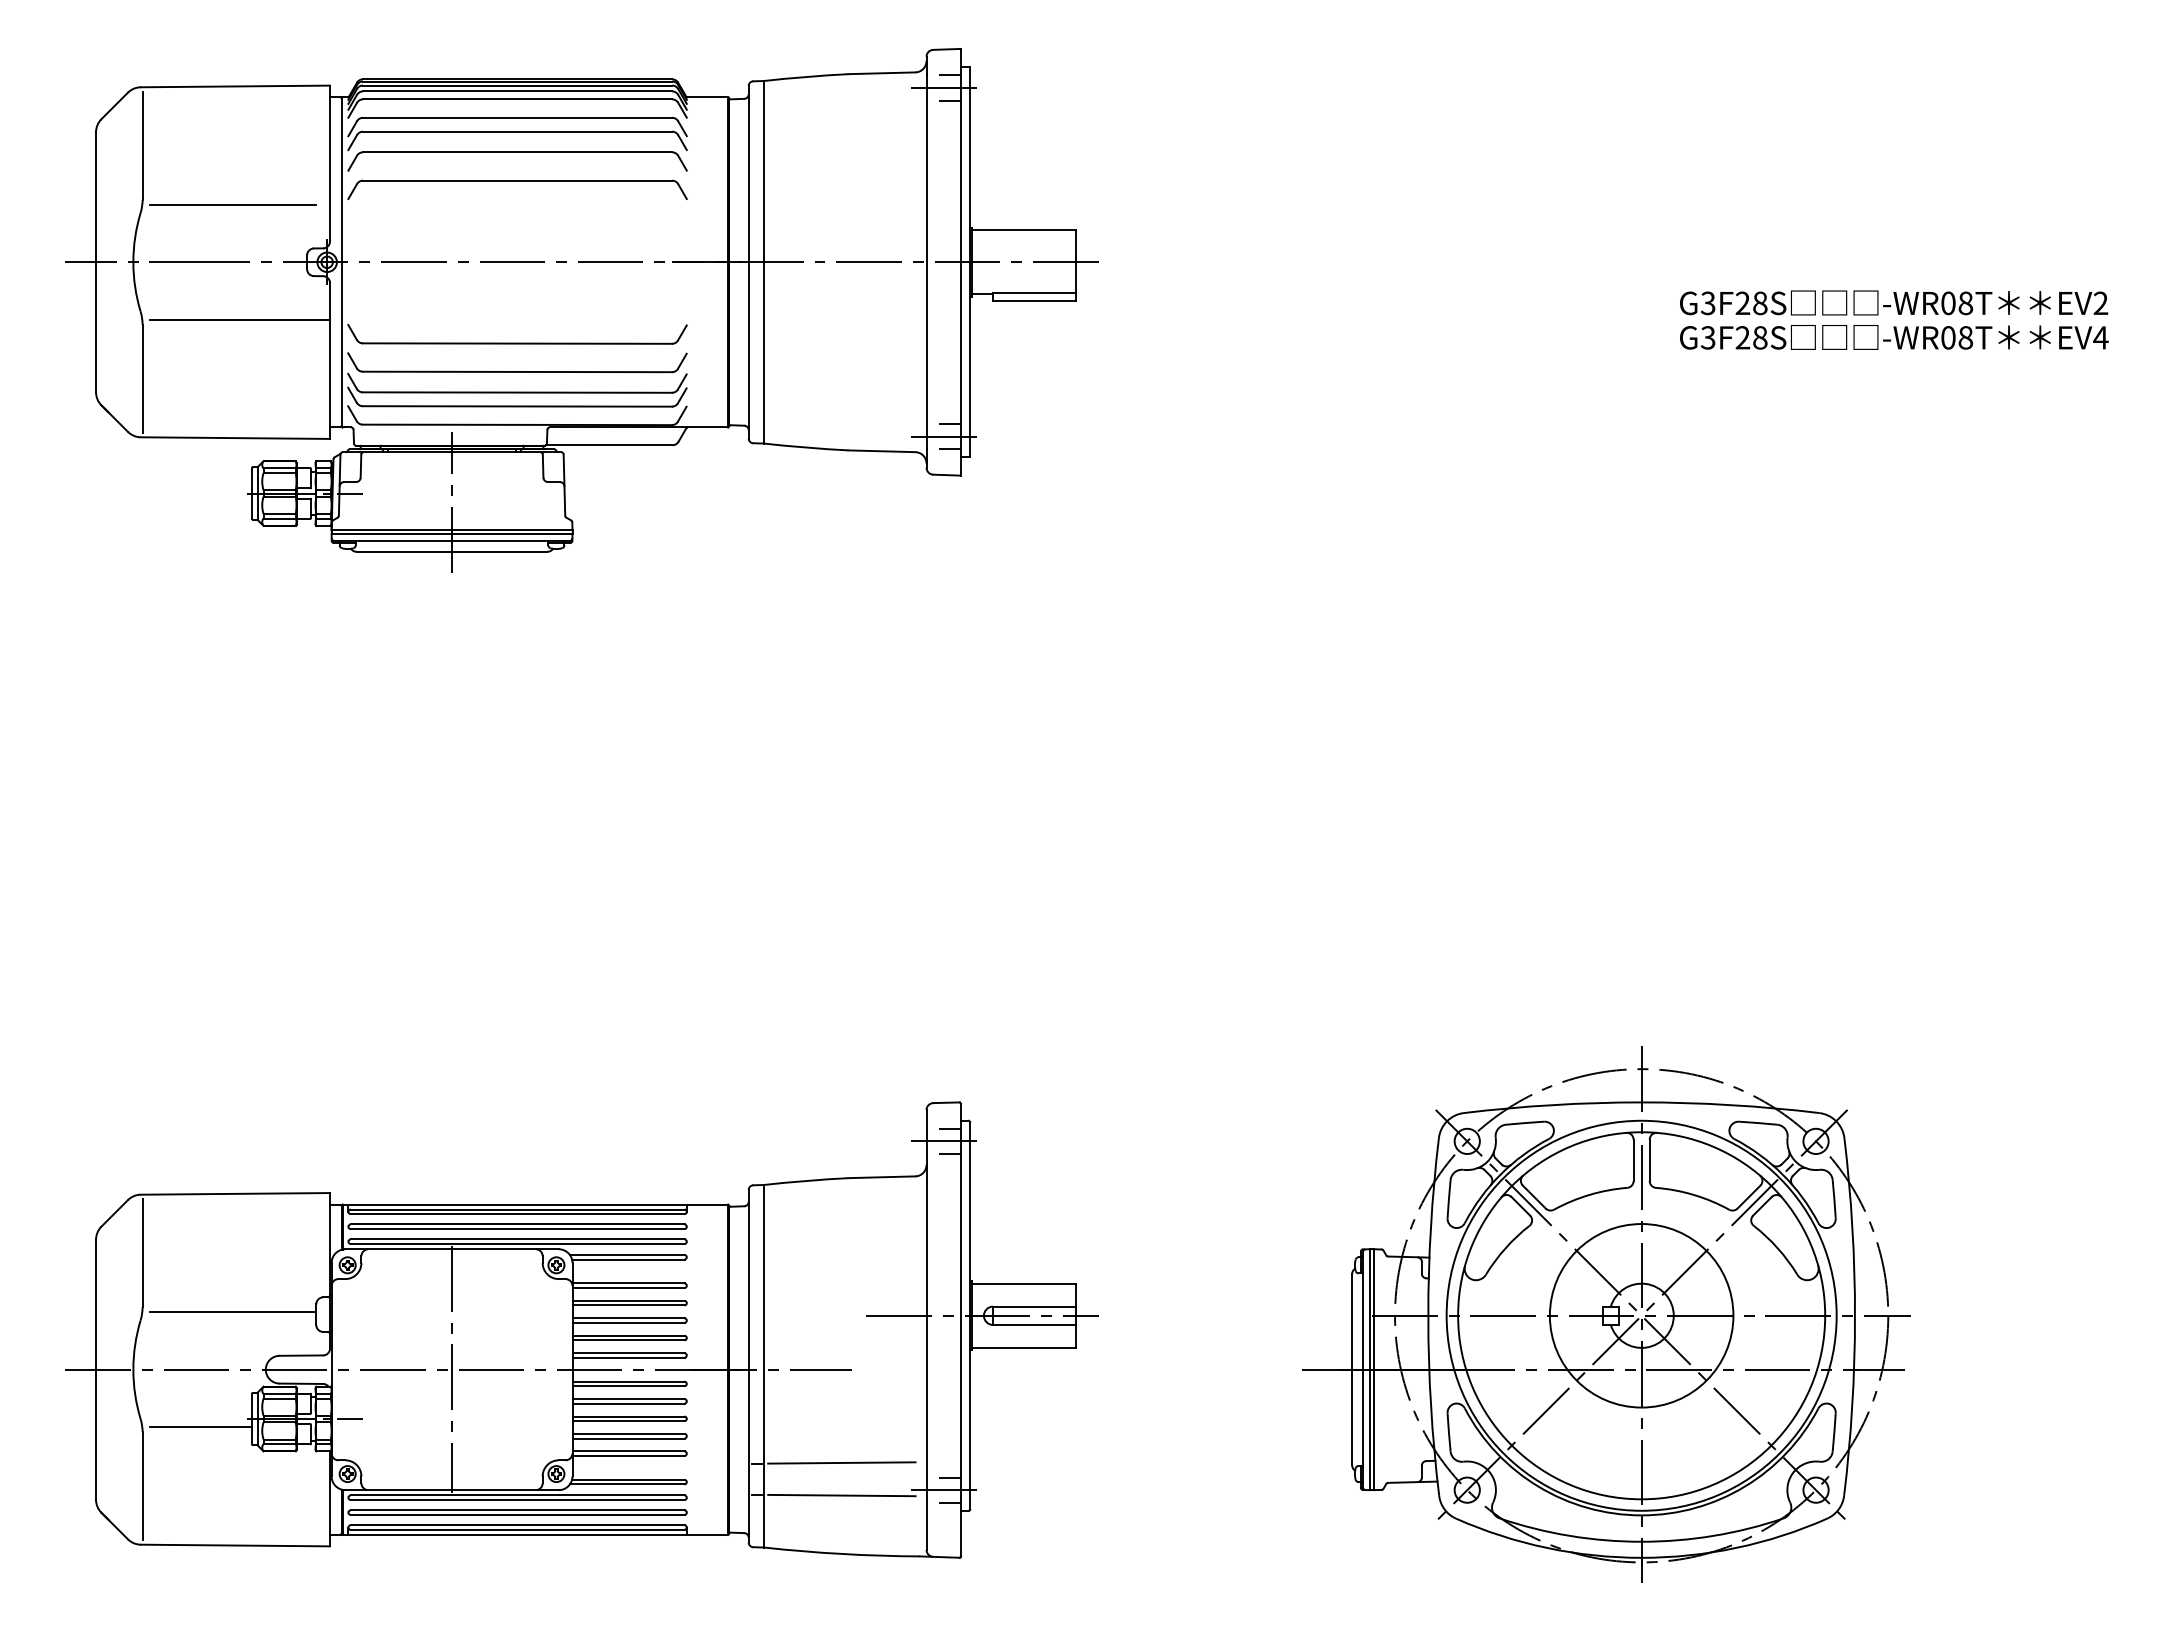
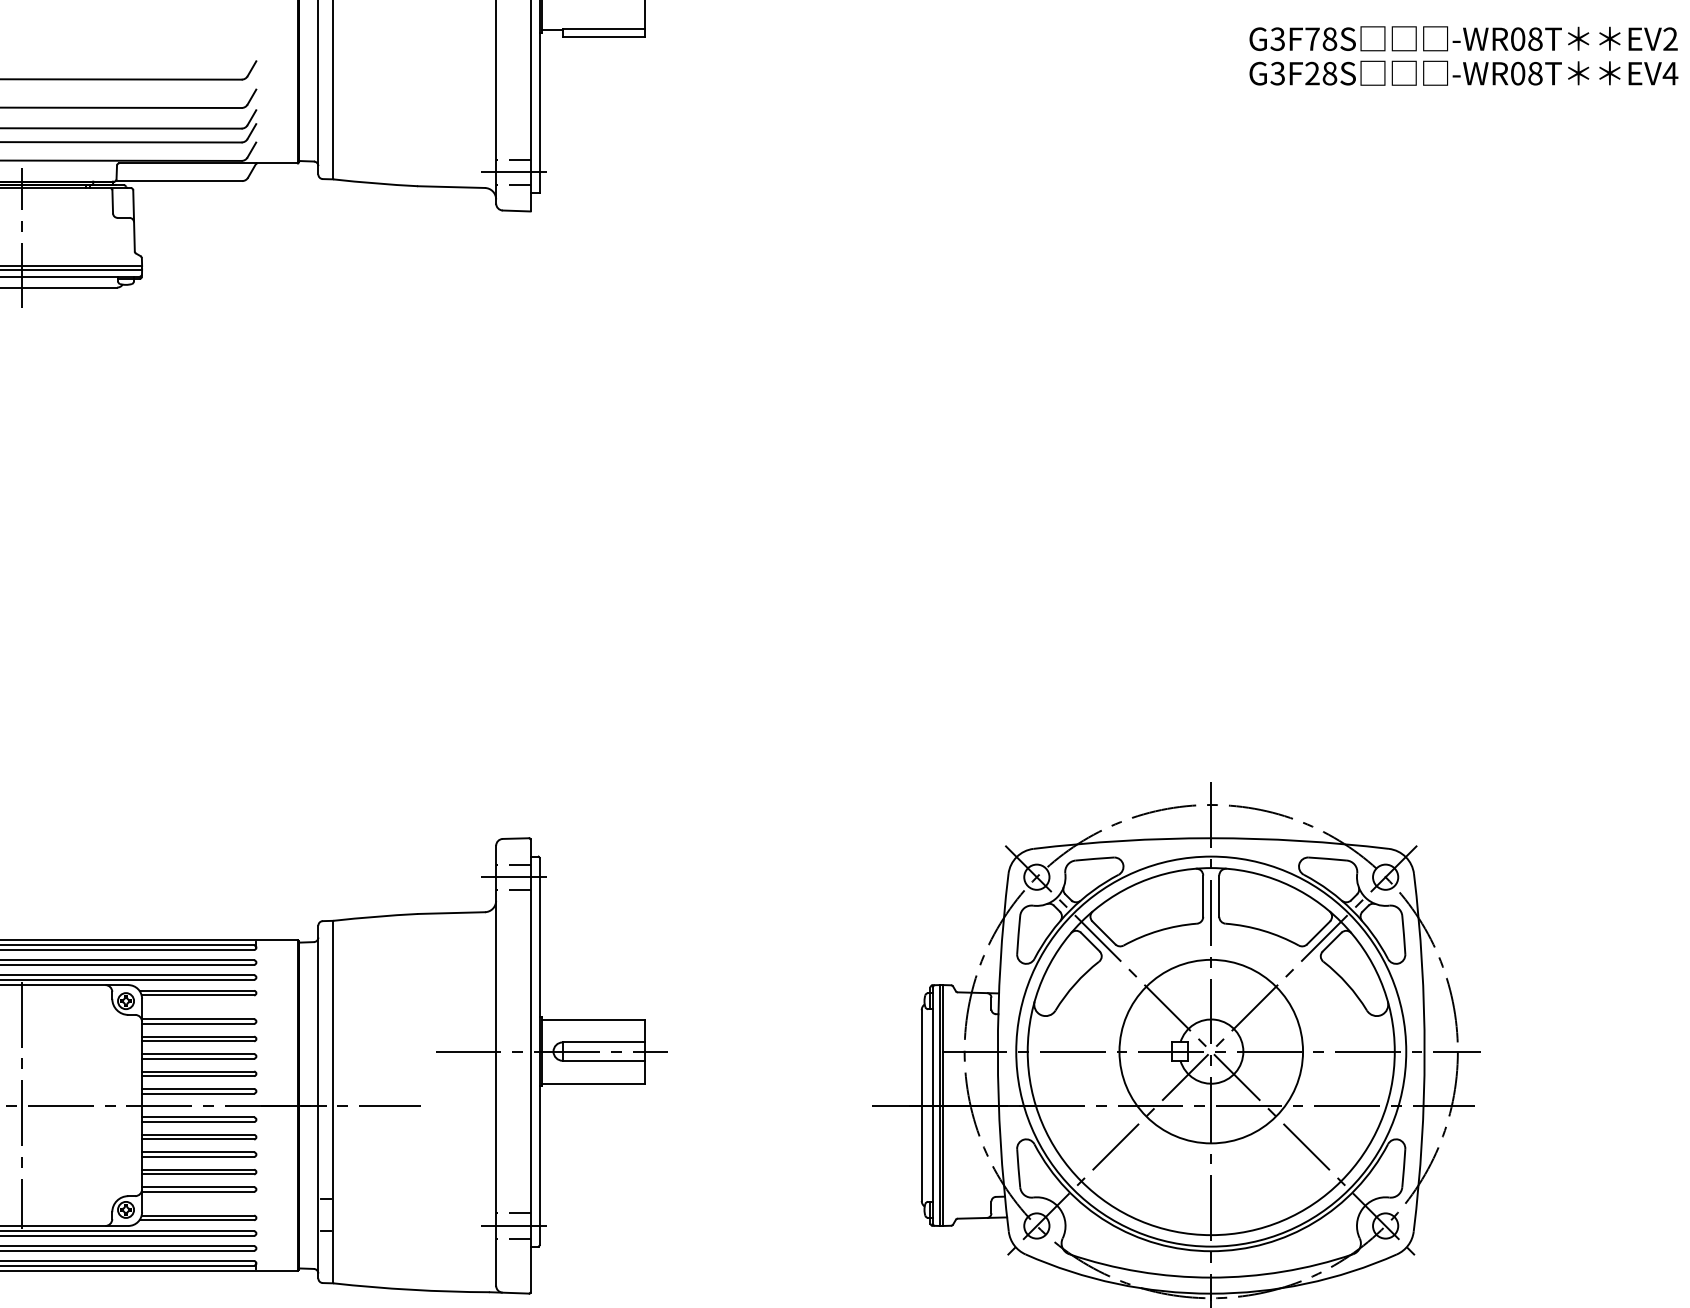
text: (1742, 302) -> (1312, 38), G3F28S -> G3F78S
line: (841, 1462) -> (411, 1198), removed
line: (841, 1495) -> (411, 1231), removed

